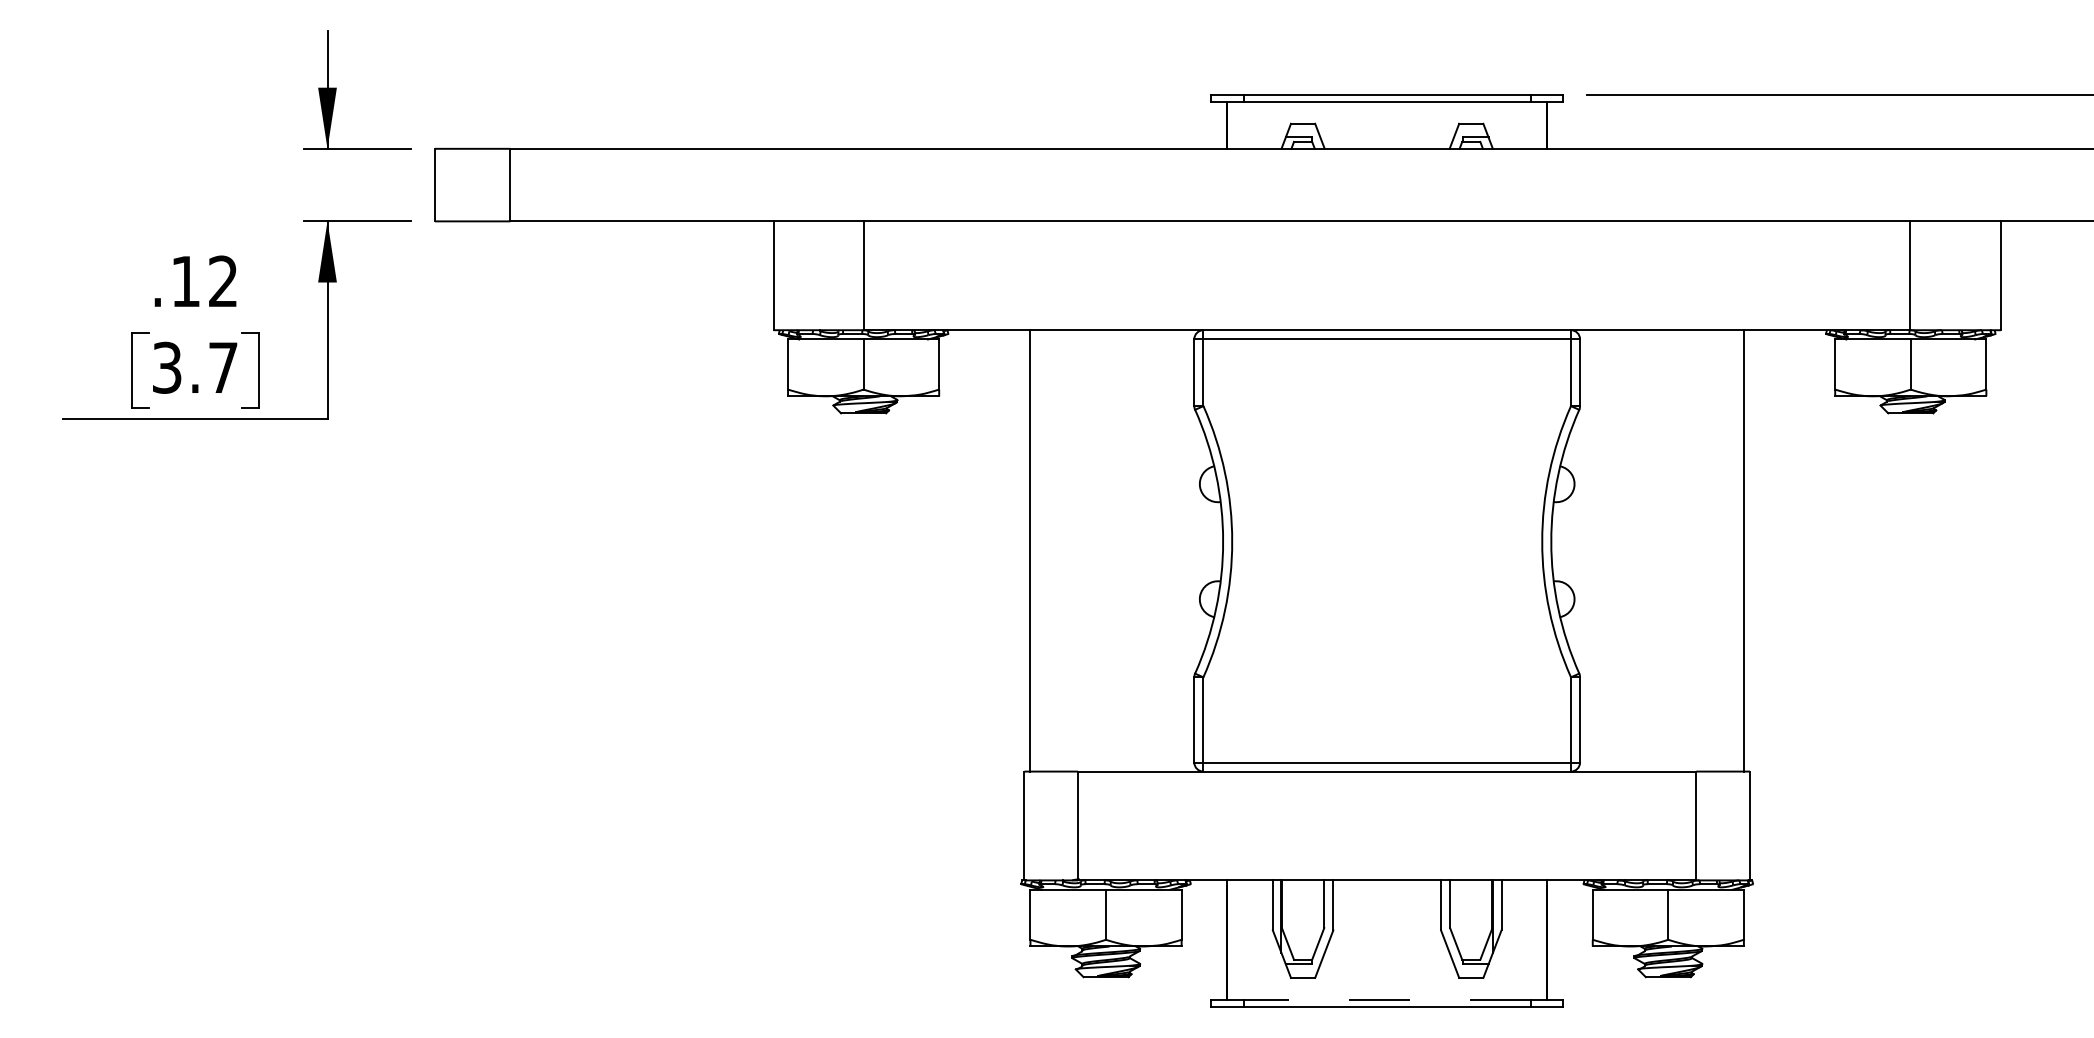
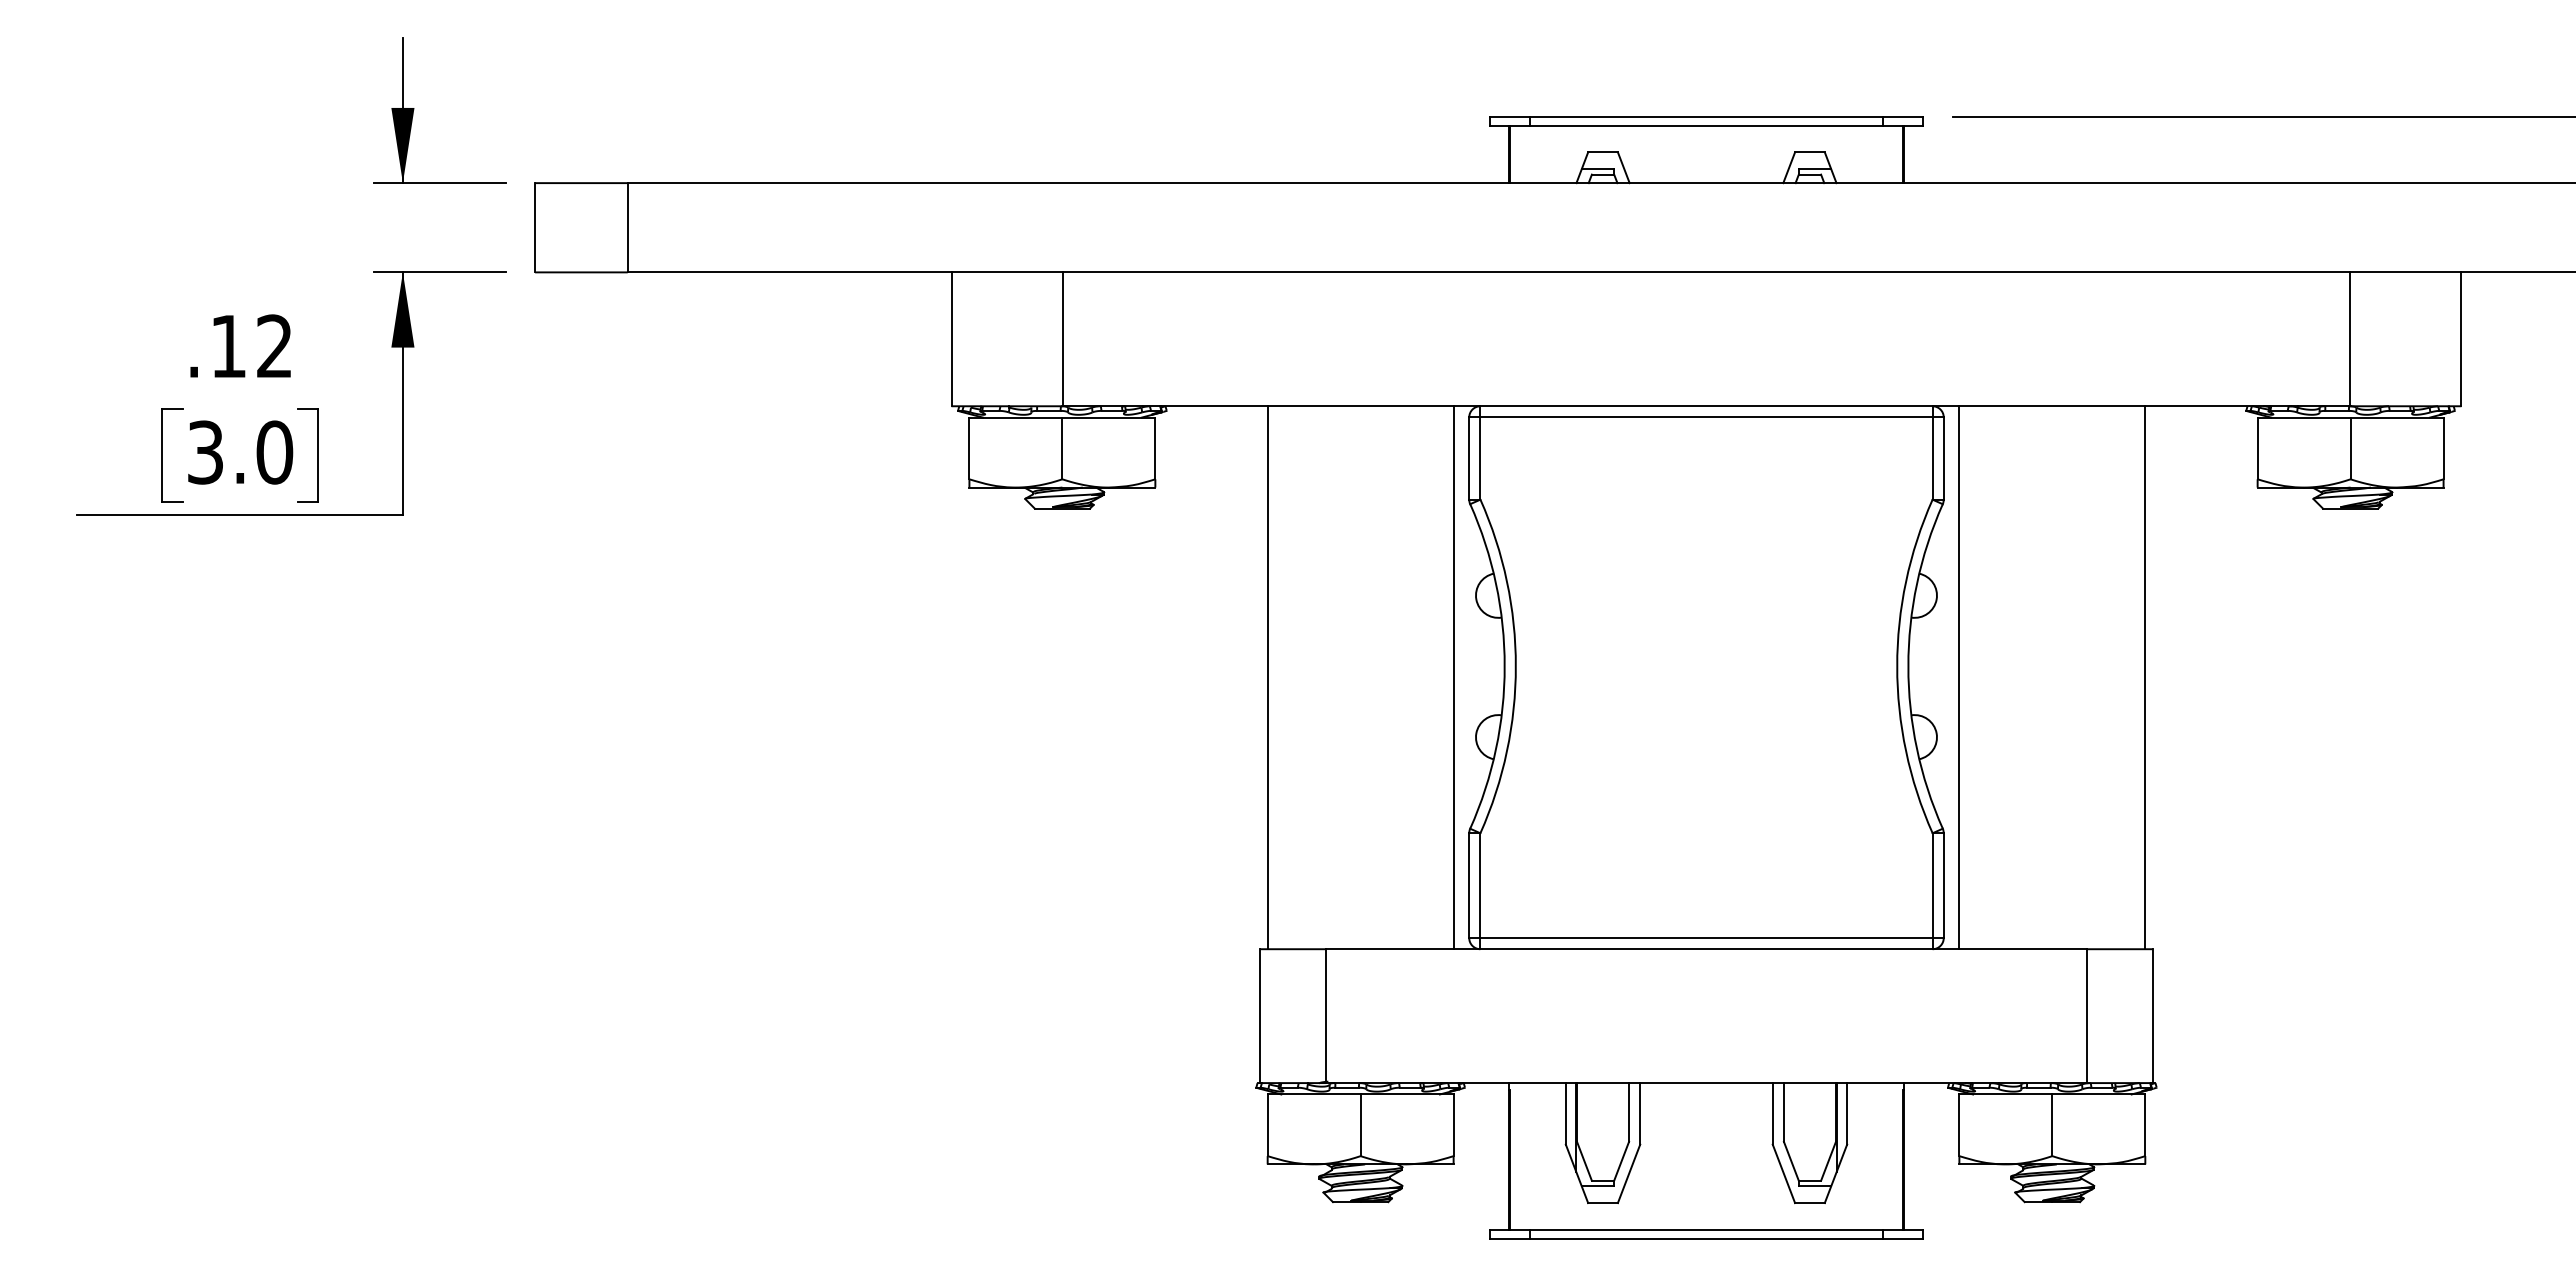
text: (223, 367) -> (274, 452), 3.7 -> 3.0
line: (1181, 550) -> (1453, 677), added
line: (1592, 550) -> (1959, 677), added
line: (1387, 999) -> (1706, 1229), dashed -> solid

